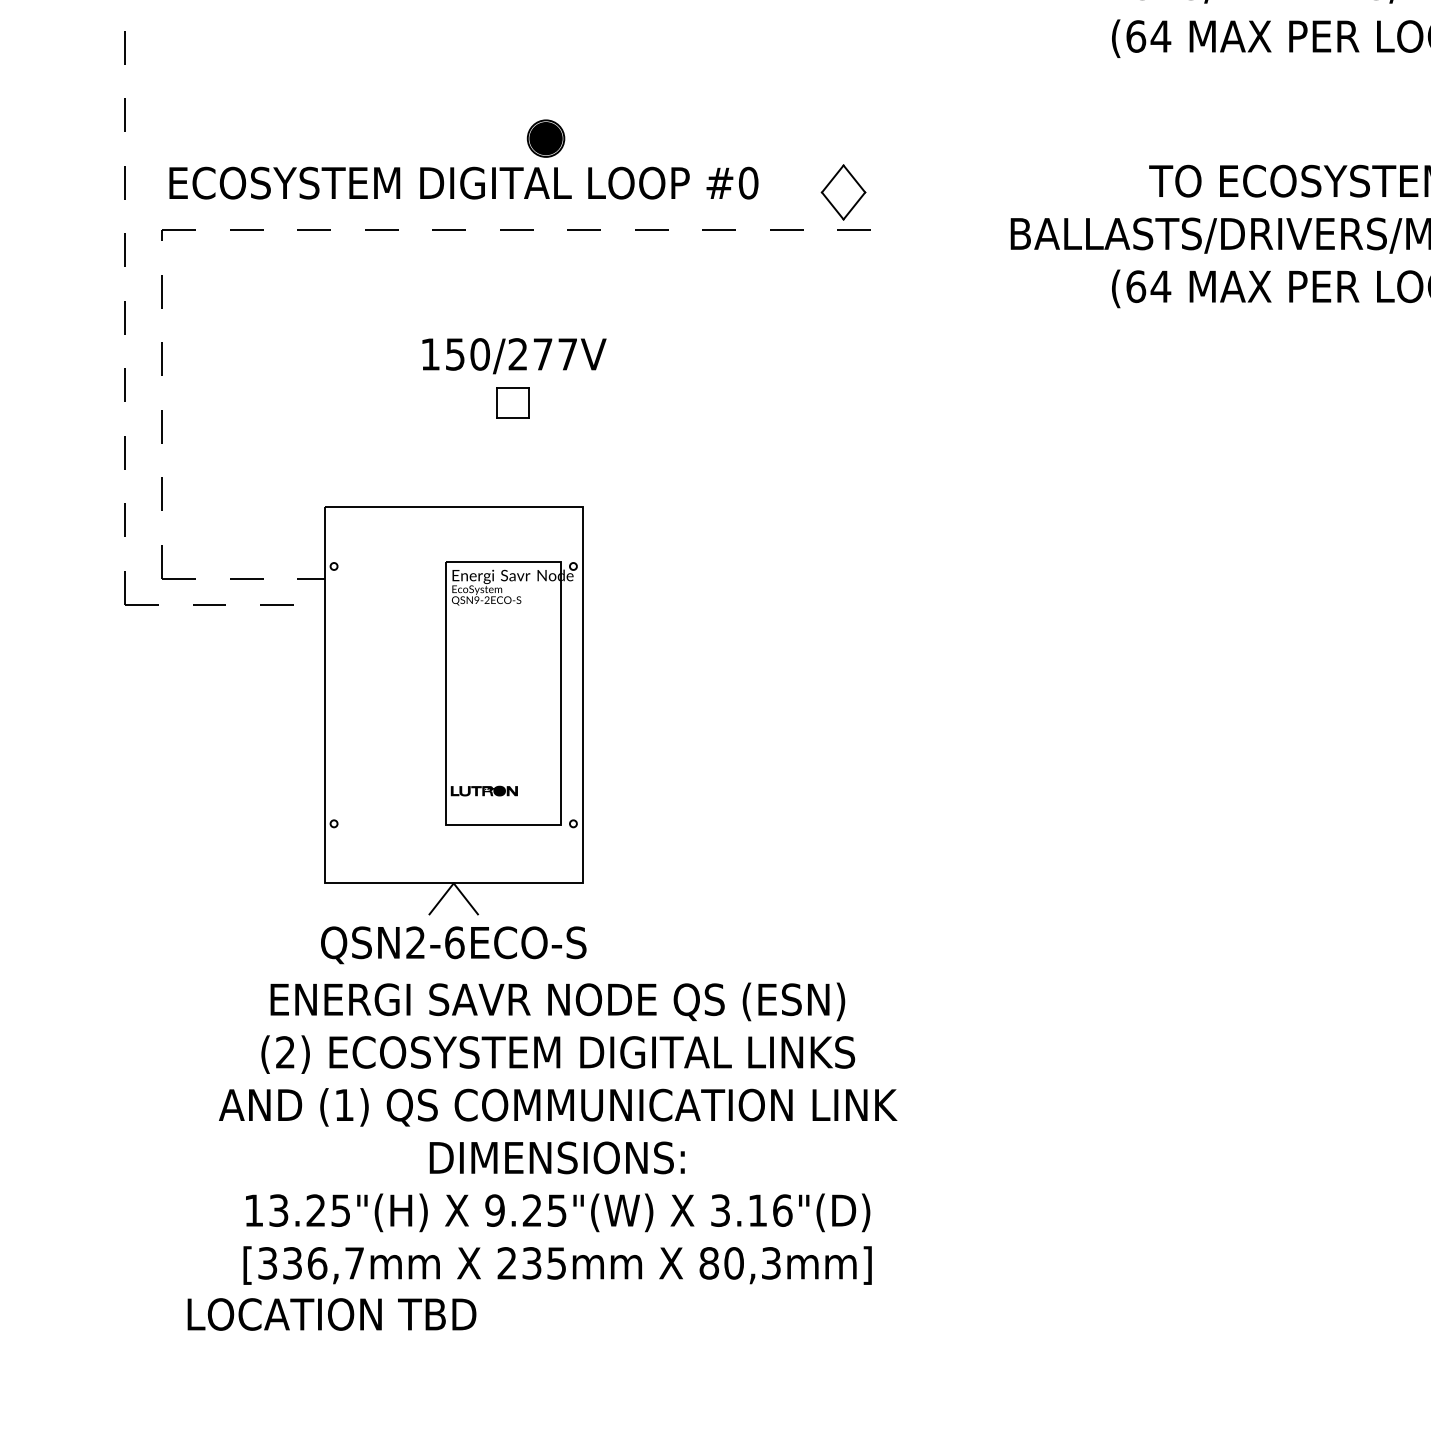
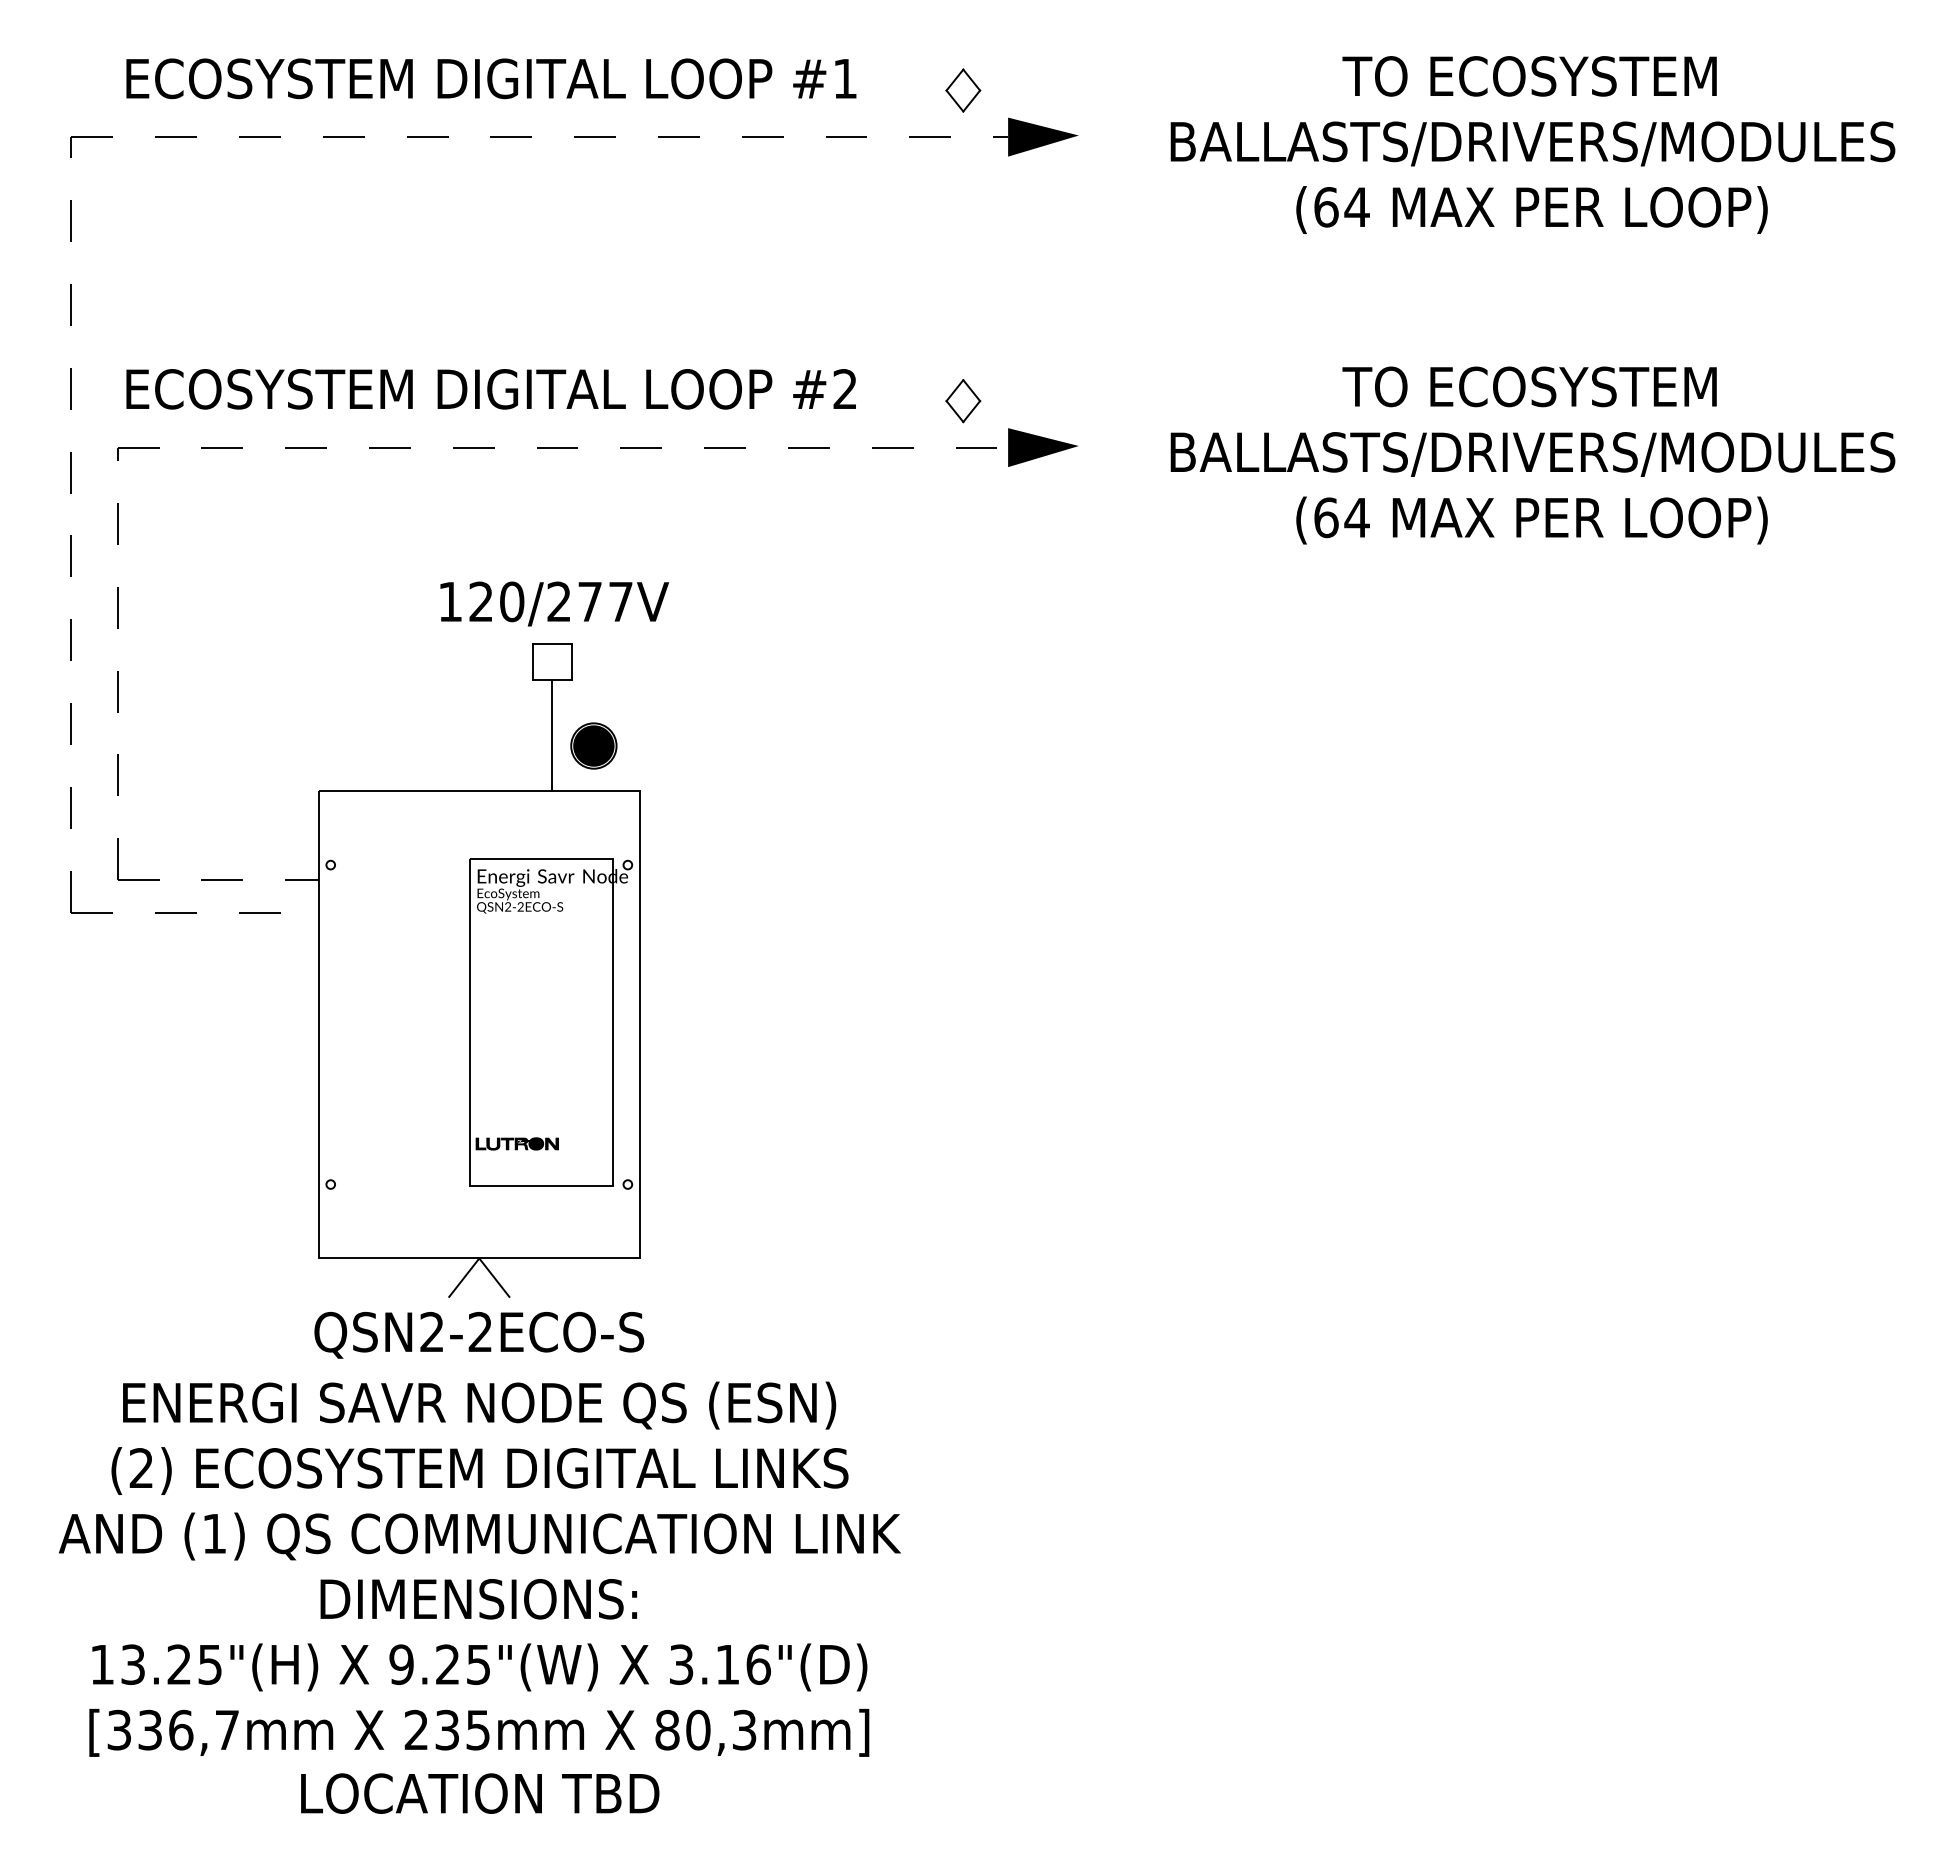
part: (545, 138) -> (593, 745), moved
text: (748, 183) -> (845, 389), #0 -> #2
part: (843, 193) -> (963, 401), size x0.62
part: (908, 230) -> (1043, 447), added
text: (454, 354) -> (480, 601), 150/277V -> 120/277V
line: (511, 462) -> (551, 735), added
text: (477, 600) -> (508, 907), QSN9-2ECO-S -> QSN2-2ECO-S
text: (454, 942) -> (480, 1331), QSN2-6ECO-S -> QSN2-2ECO-S
text: (557, 1133) -> (479, 1568), moved
text: (332, 1314) -> (480, 1793), moved

